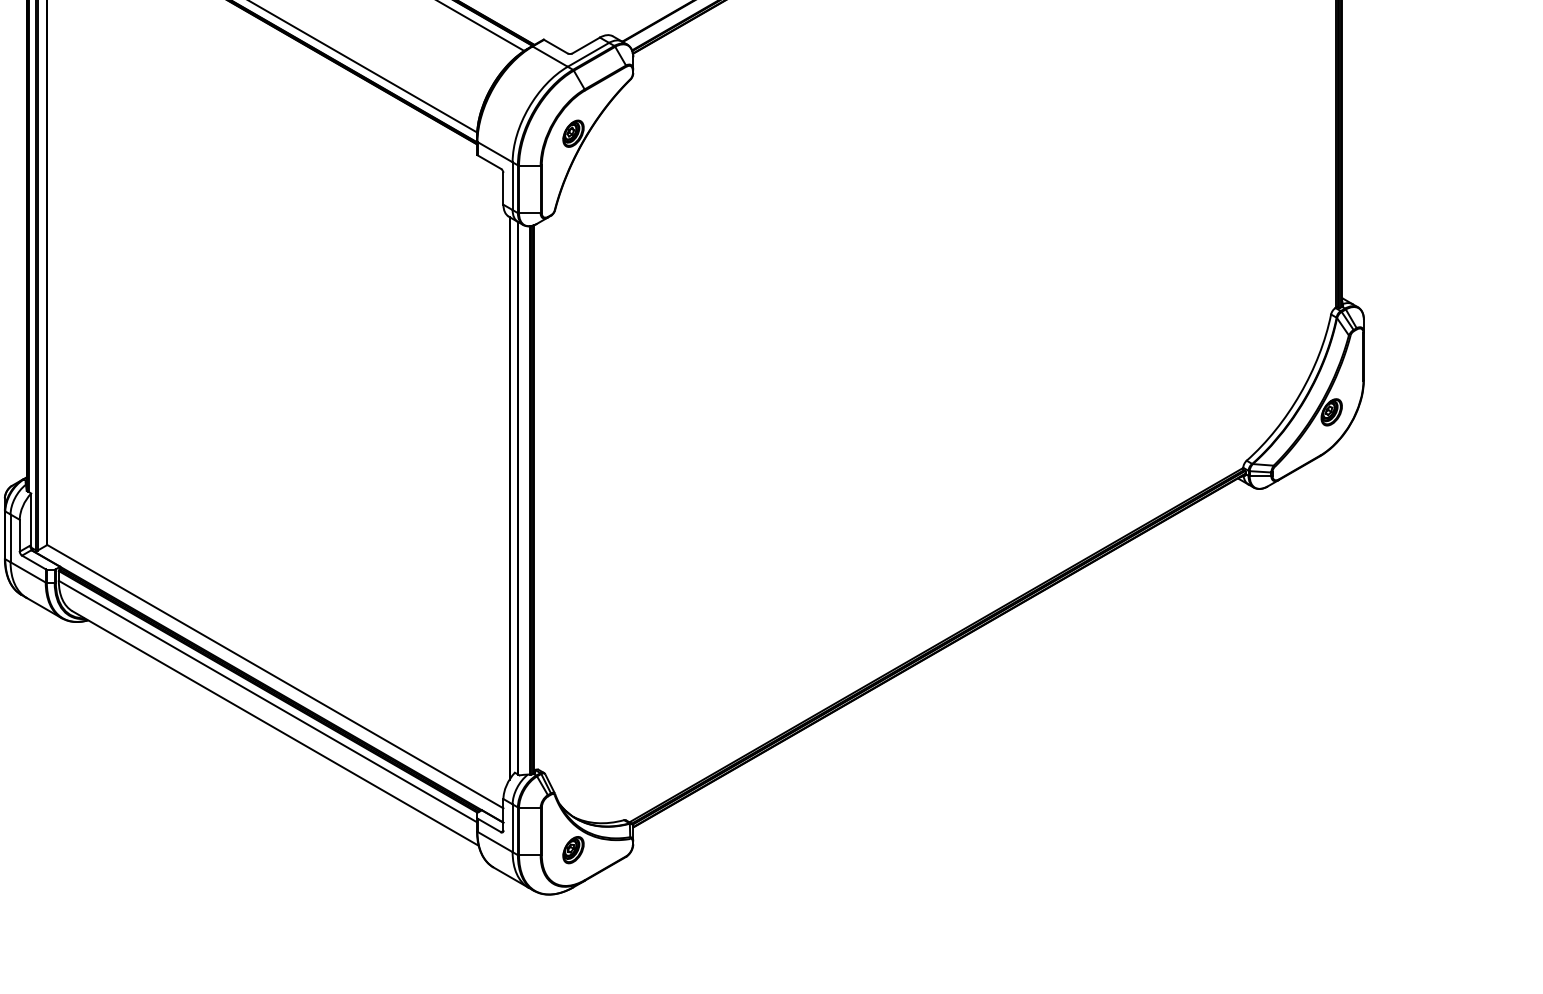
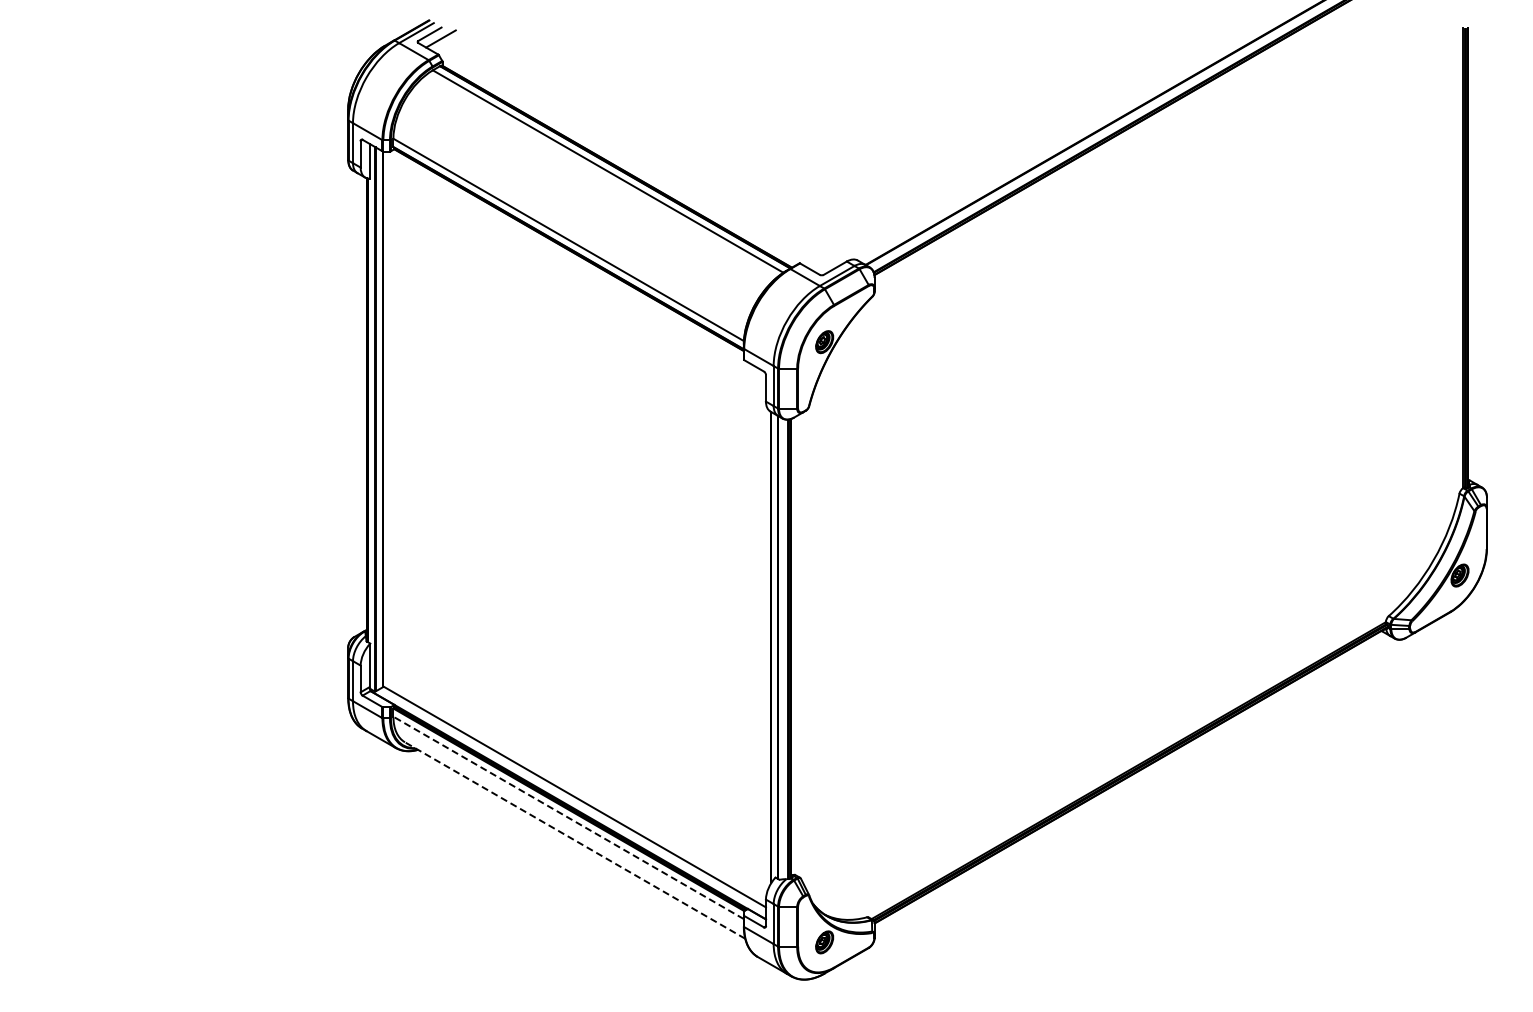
line: (267, 701) -> (568, 817), solid -> dashed
line: (274, 728) -> (574, 840), solid -> dashed

